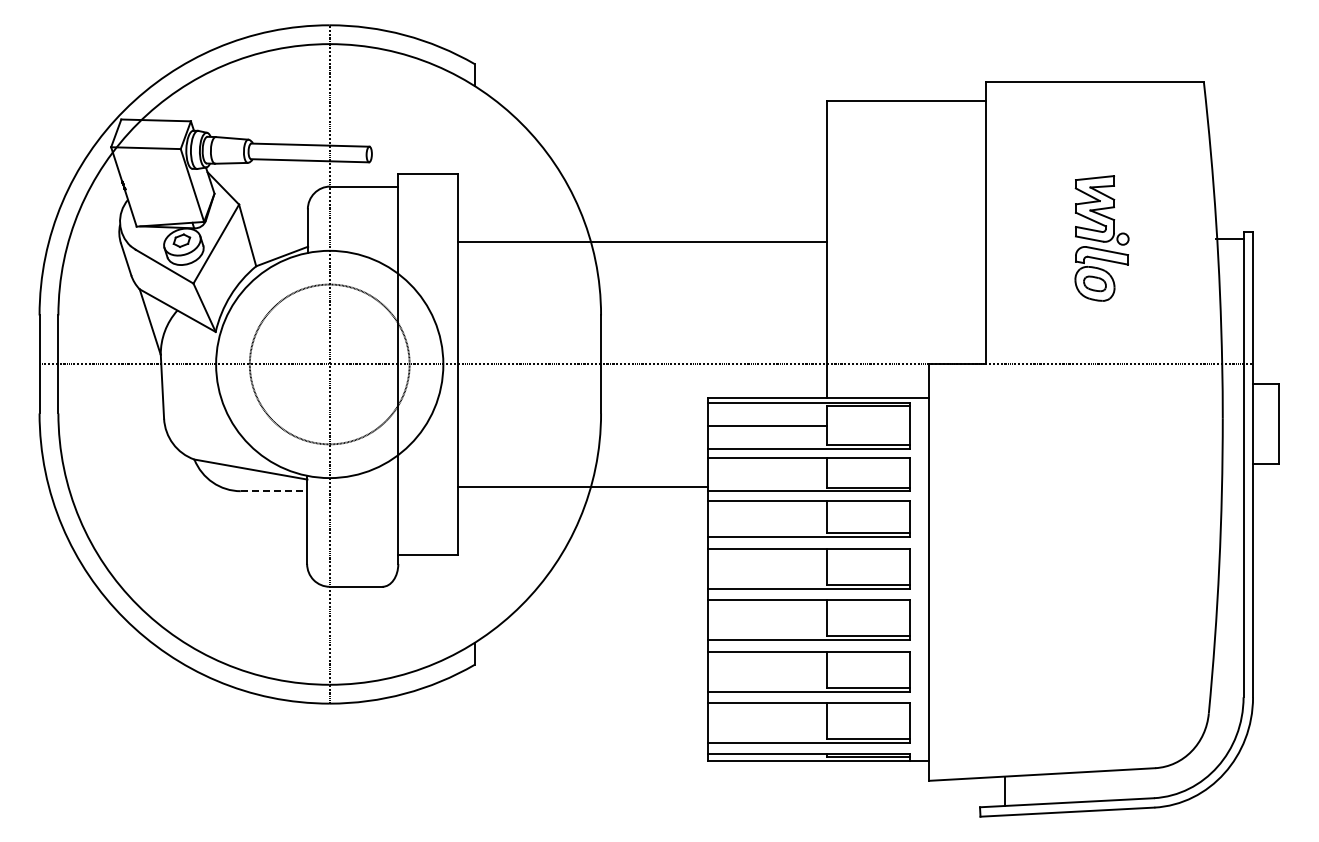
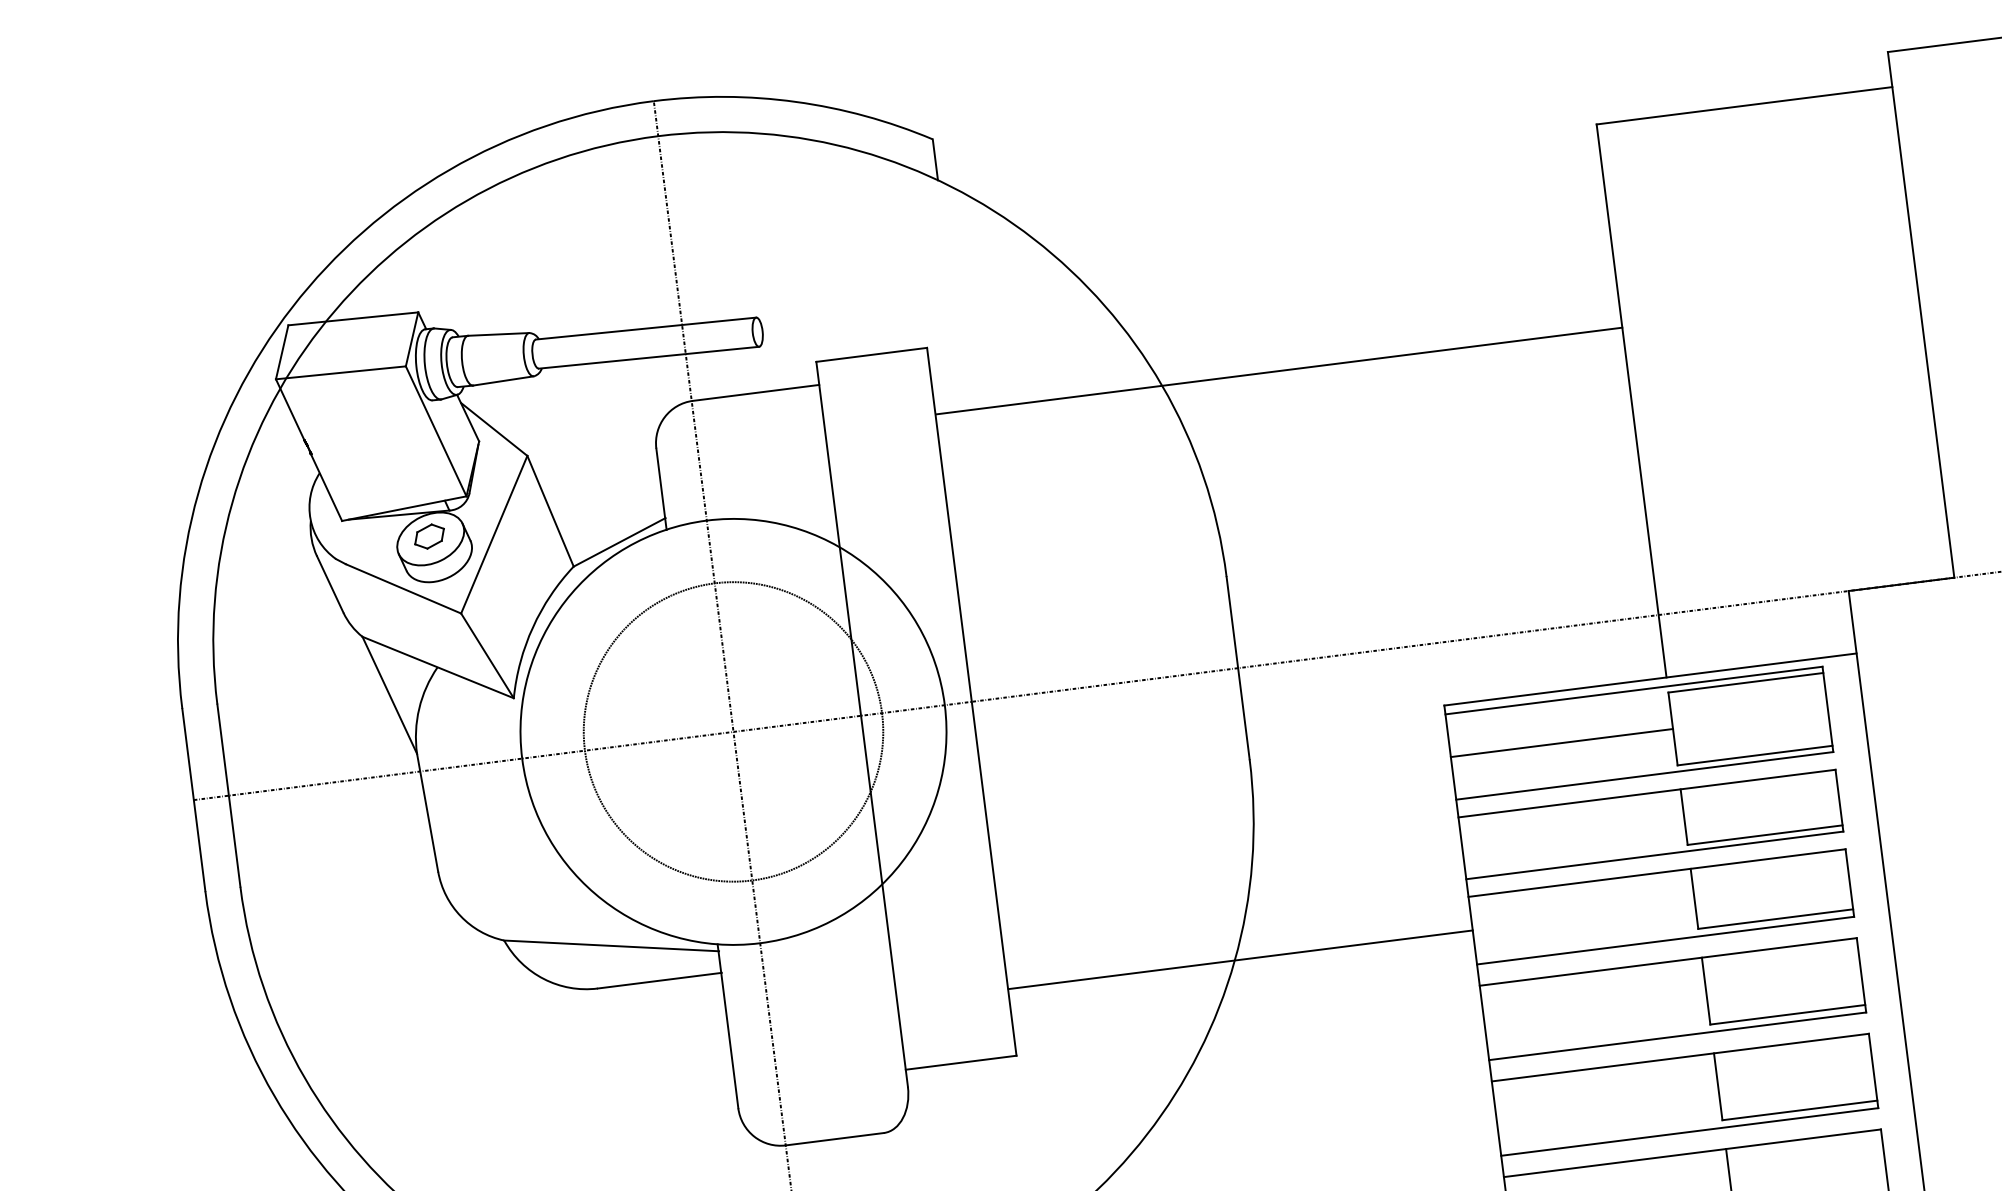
line: (642, 241) -> (1278, 370), moved
line: (582, 486) -> (1239, 958), moved
line: (274, 491) -> (660, 981), dashed -> solid

